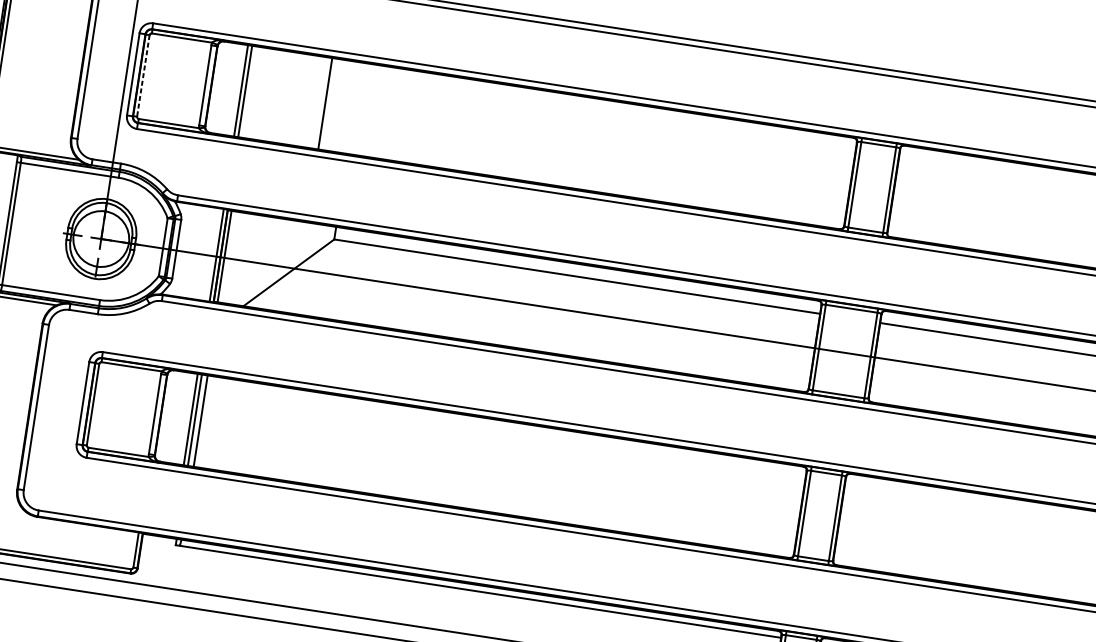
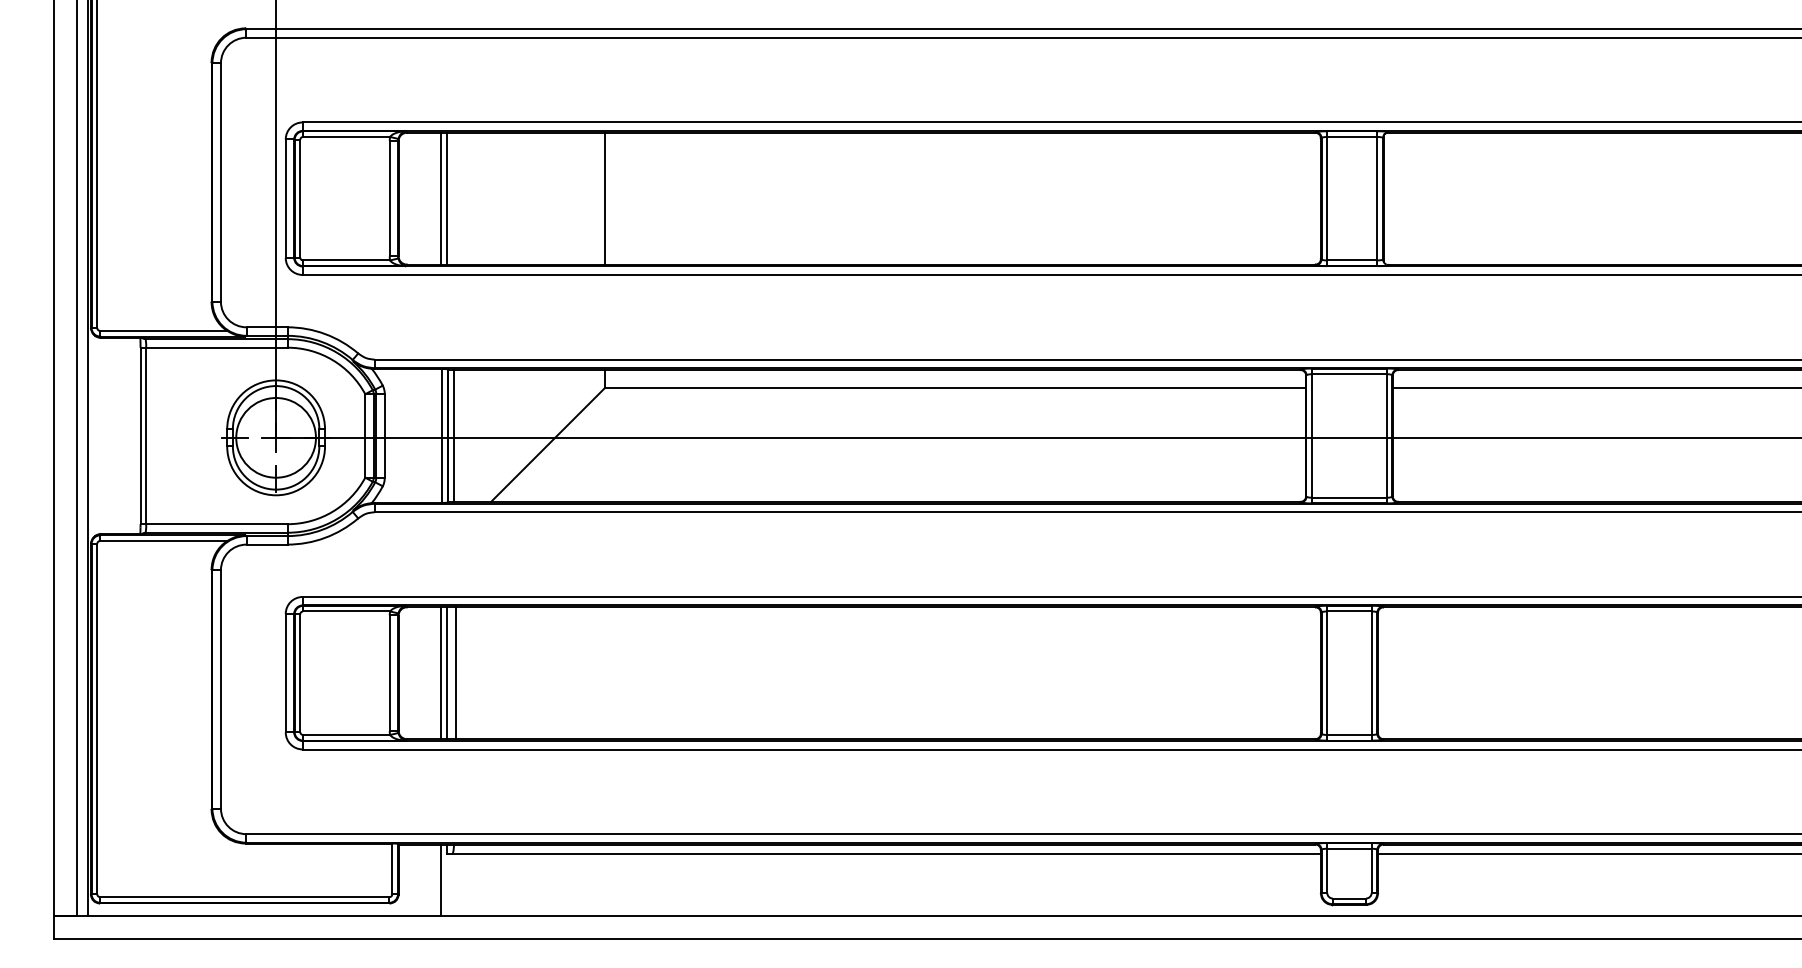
line: (143, 75) -> (300, 198), dashed -> solid
line: (325, 103) -> (604, 198), moved
line: (168, 563) -> (441, 880), added

